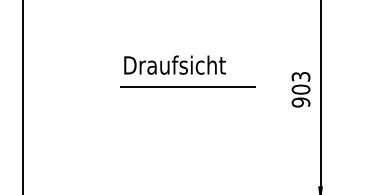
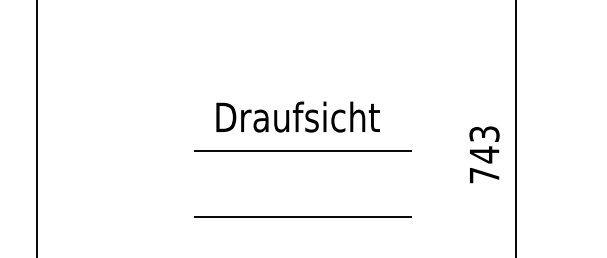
text: (174, 64) -> (297, 115), moved
text: (300, 95) -> (483, 164), 903 -> 743
line: (187, 127) -> (301, 215), added

